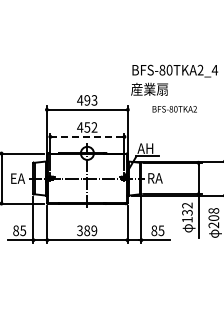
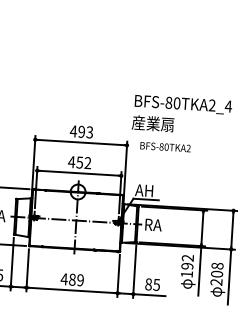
text: (174, 109) -> (165, 147), moved
line: (86, 136) -> (78, 172), dashed -> solid
text: (187, 212) -> (187, 266), 132 -> 192
text: (79, 230) -> (63, 278), 389 -> 489

